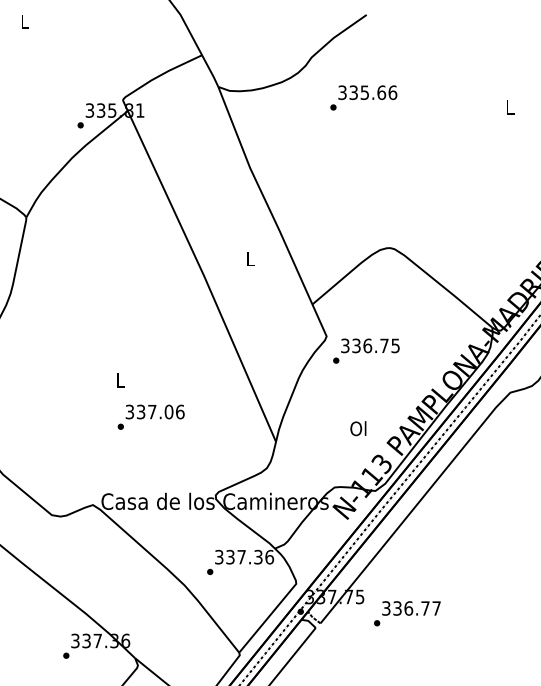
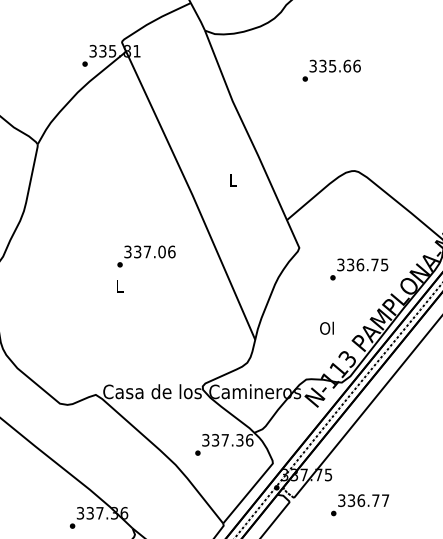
text: (363, 97) -> (331, 70), moved
text: (366, 350) -> (359, 268), moved
text: (150, 416) -> (145, 255), moved
text: (407, 613) -> (360, 505), moved

